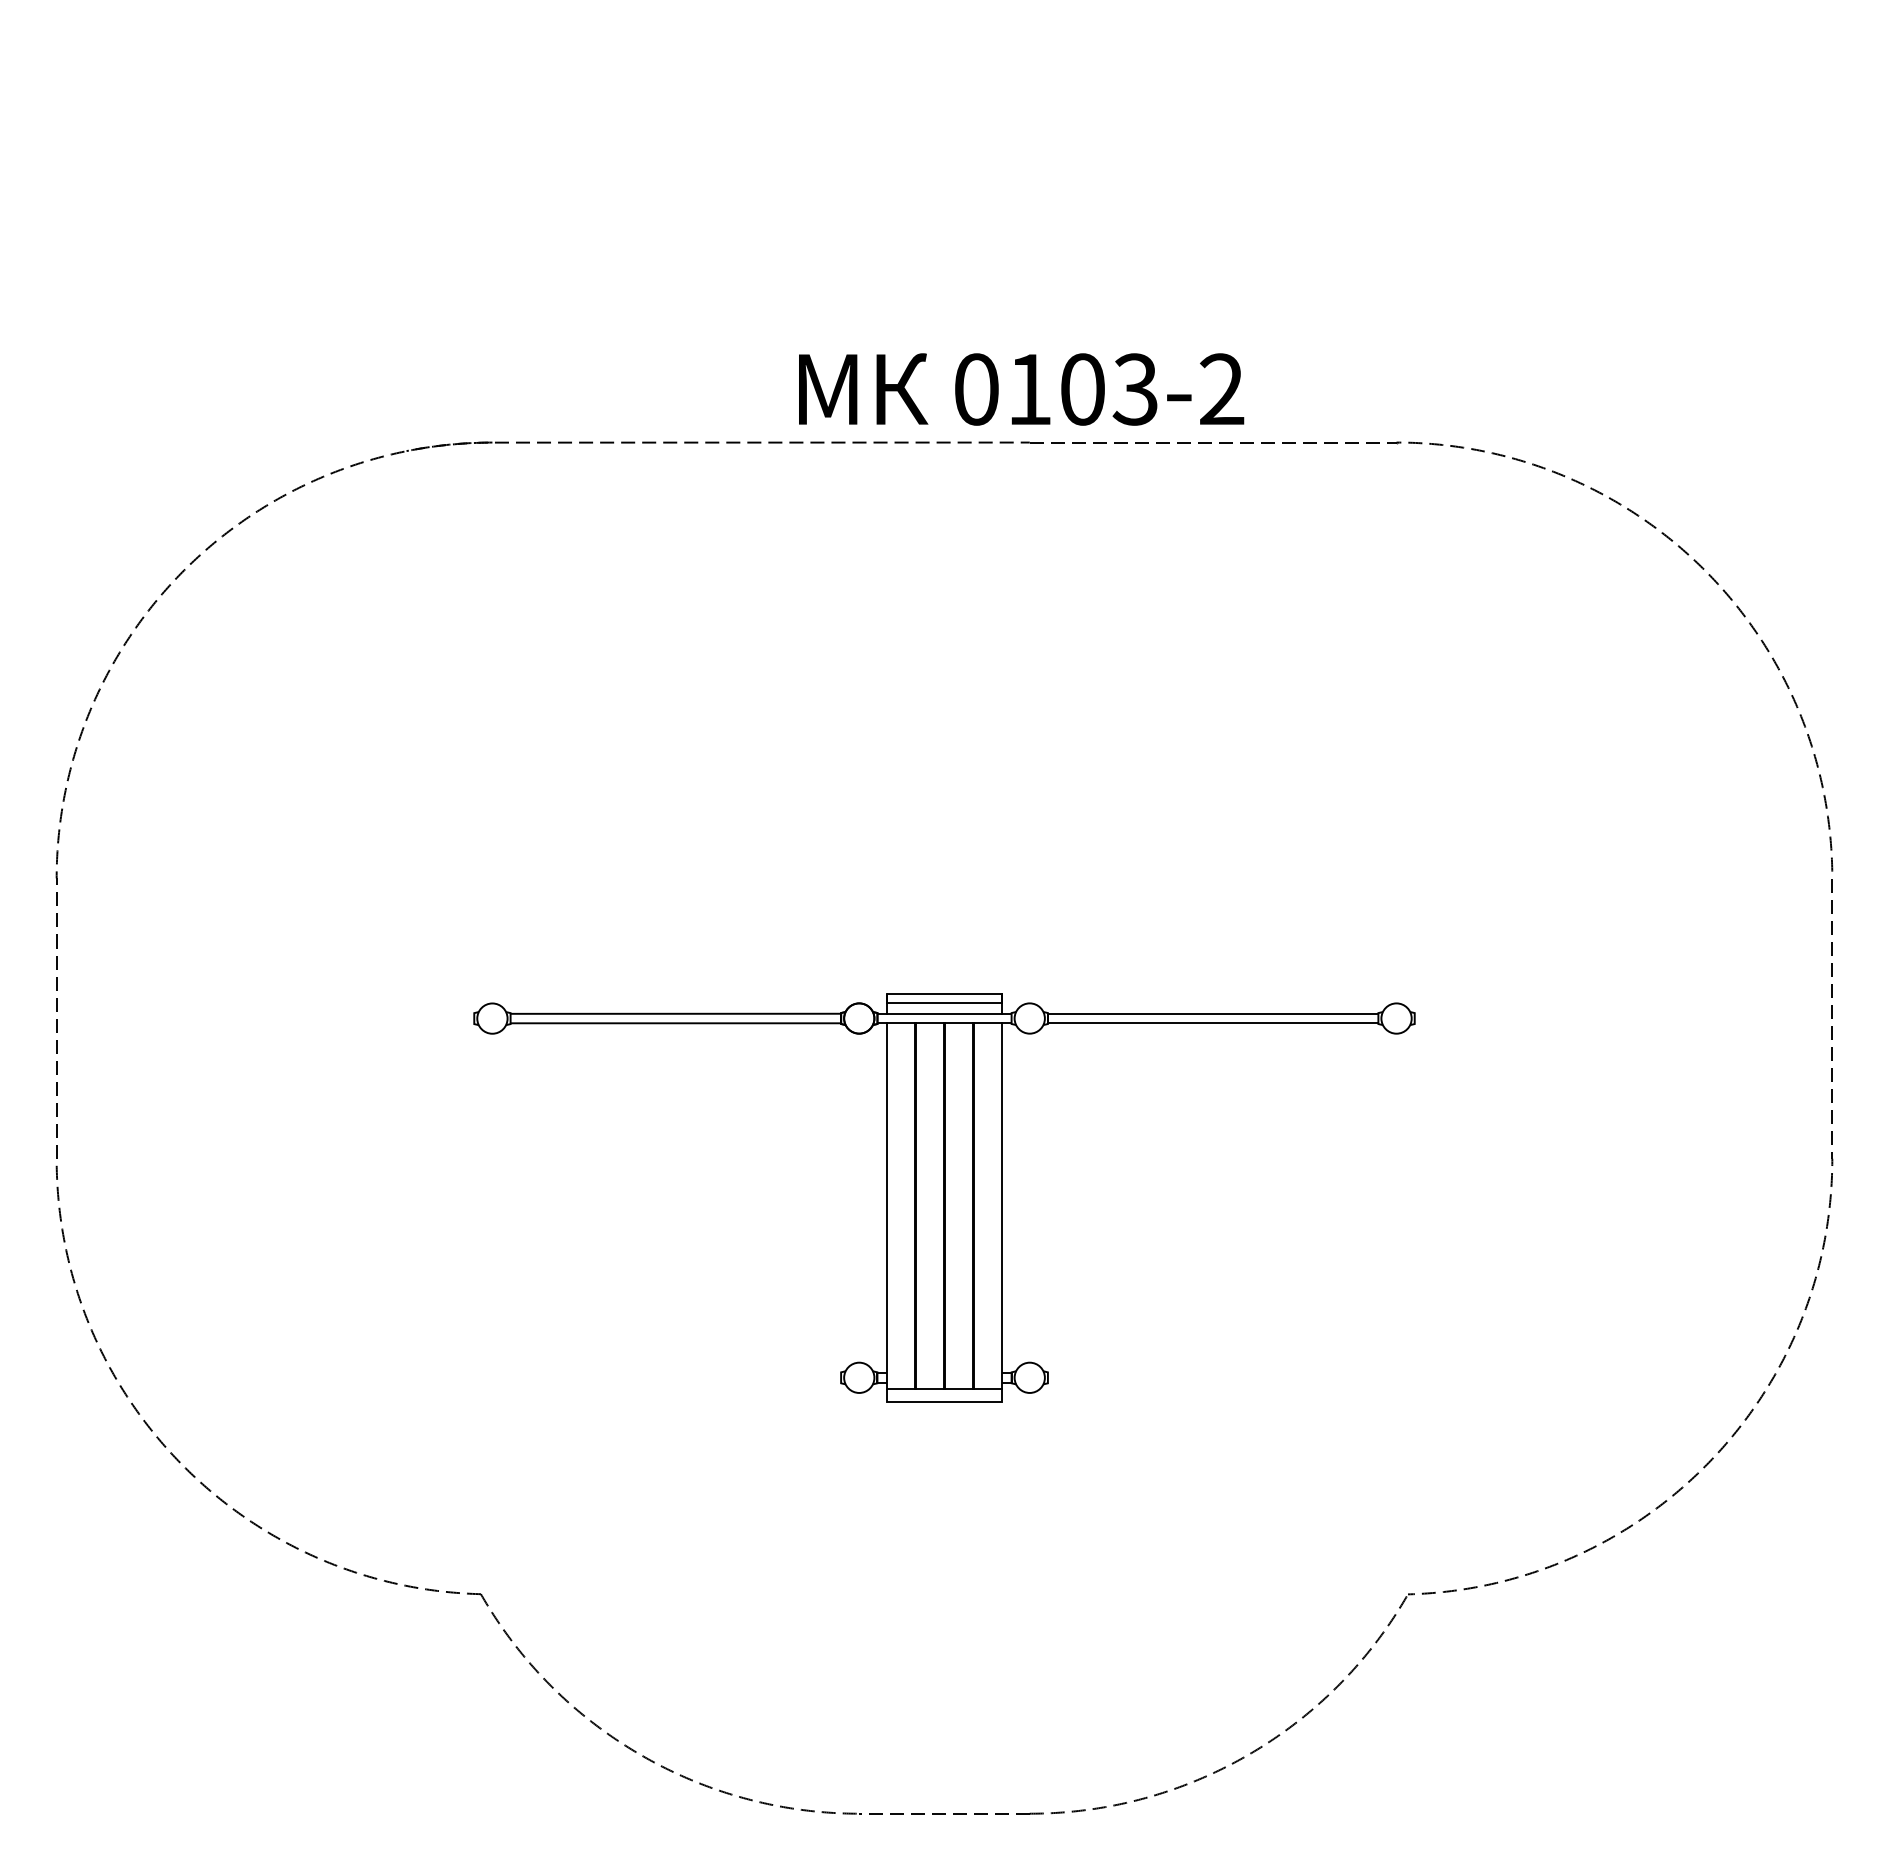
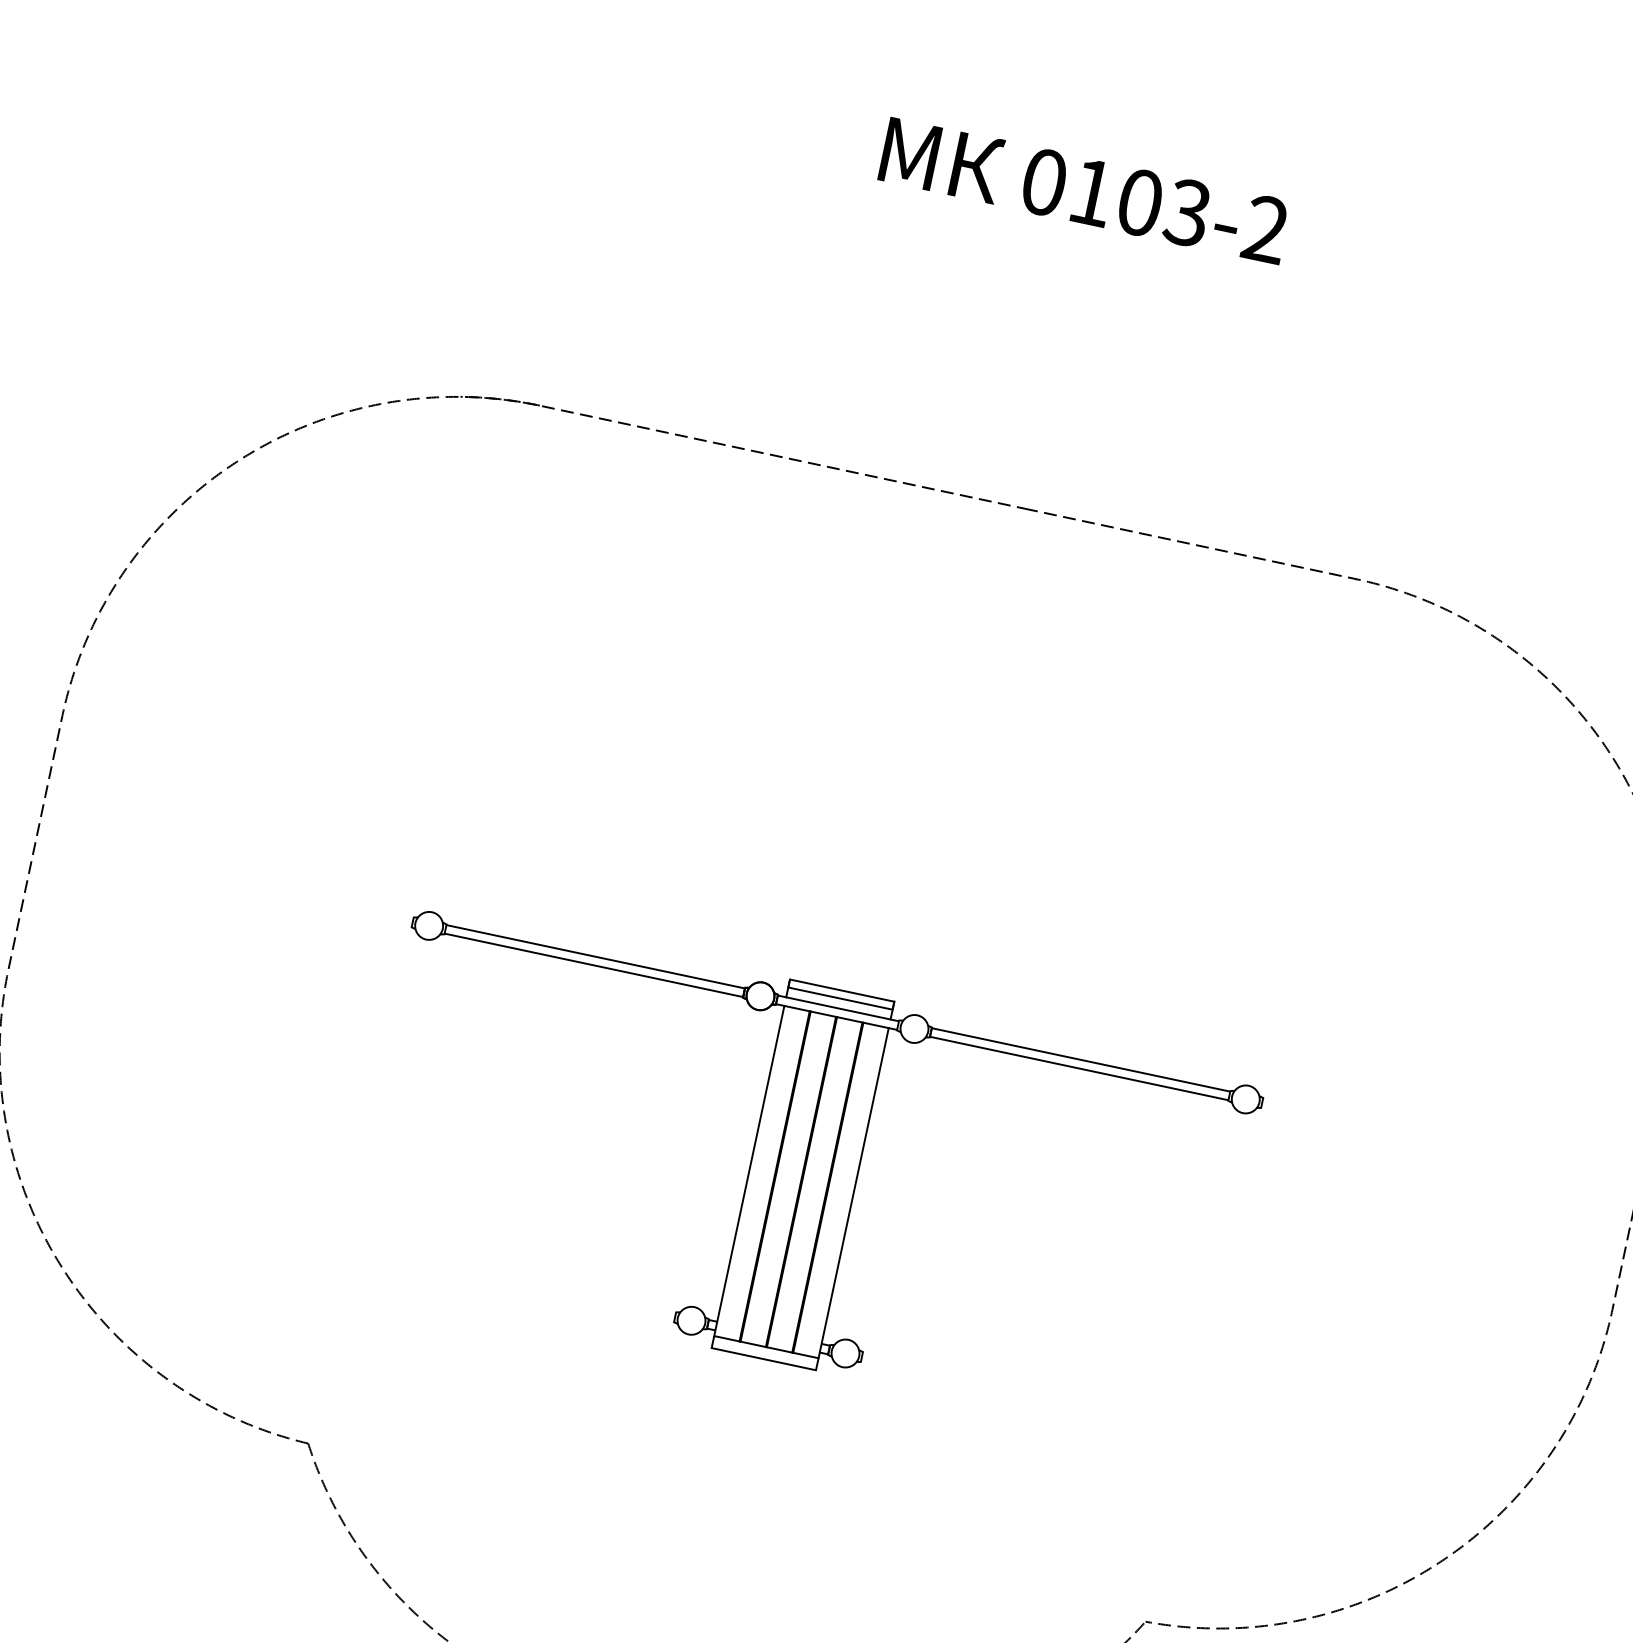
text: (1021, 389) -> (1084, 191), moved

